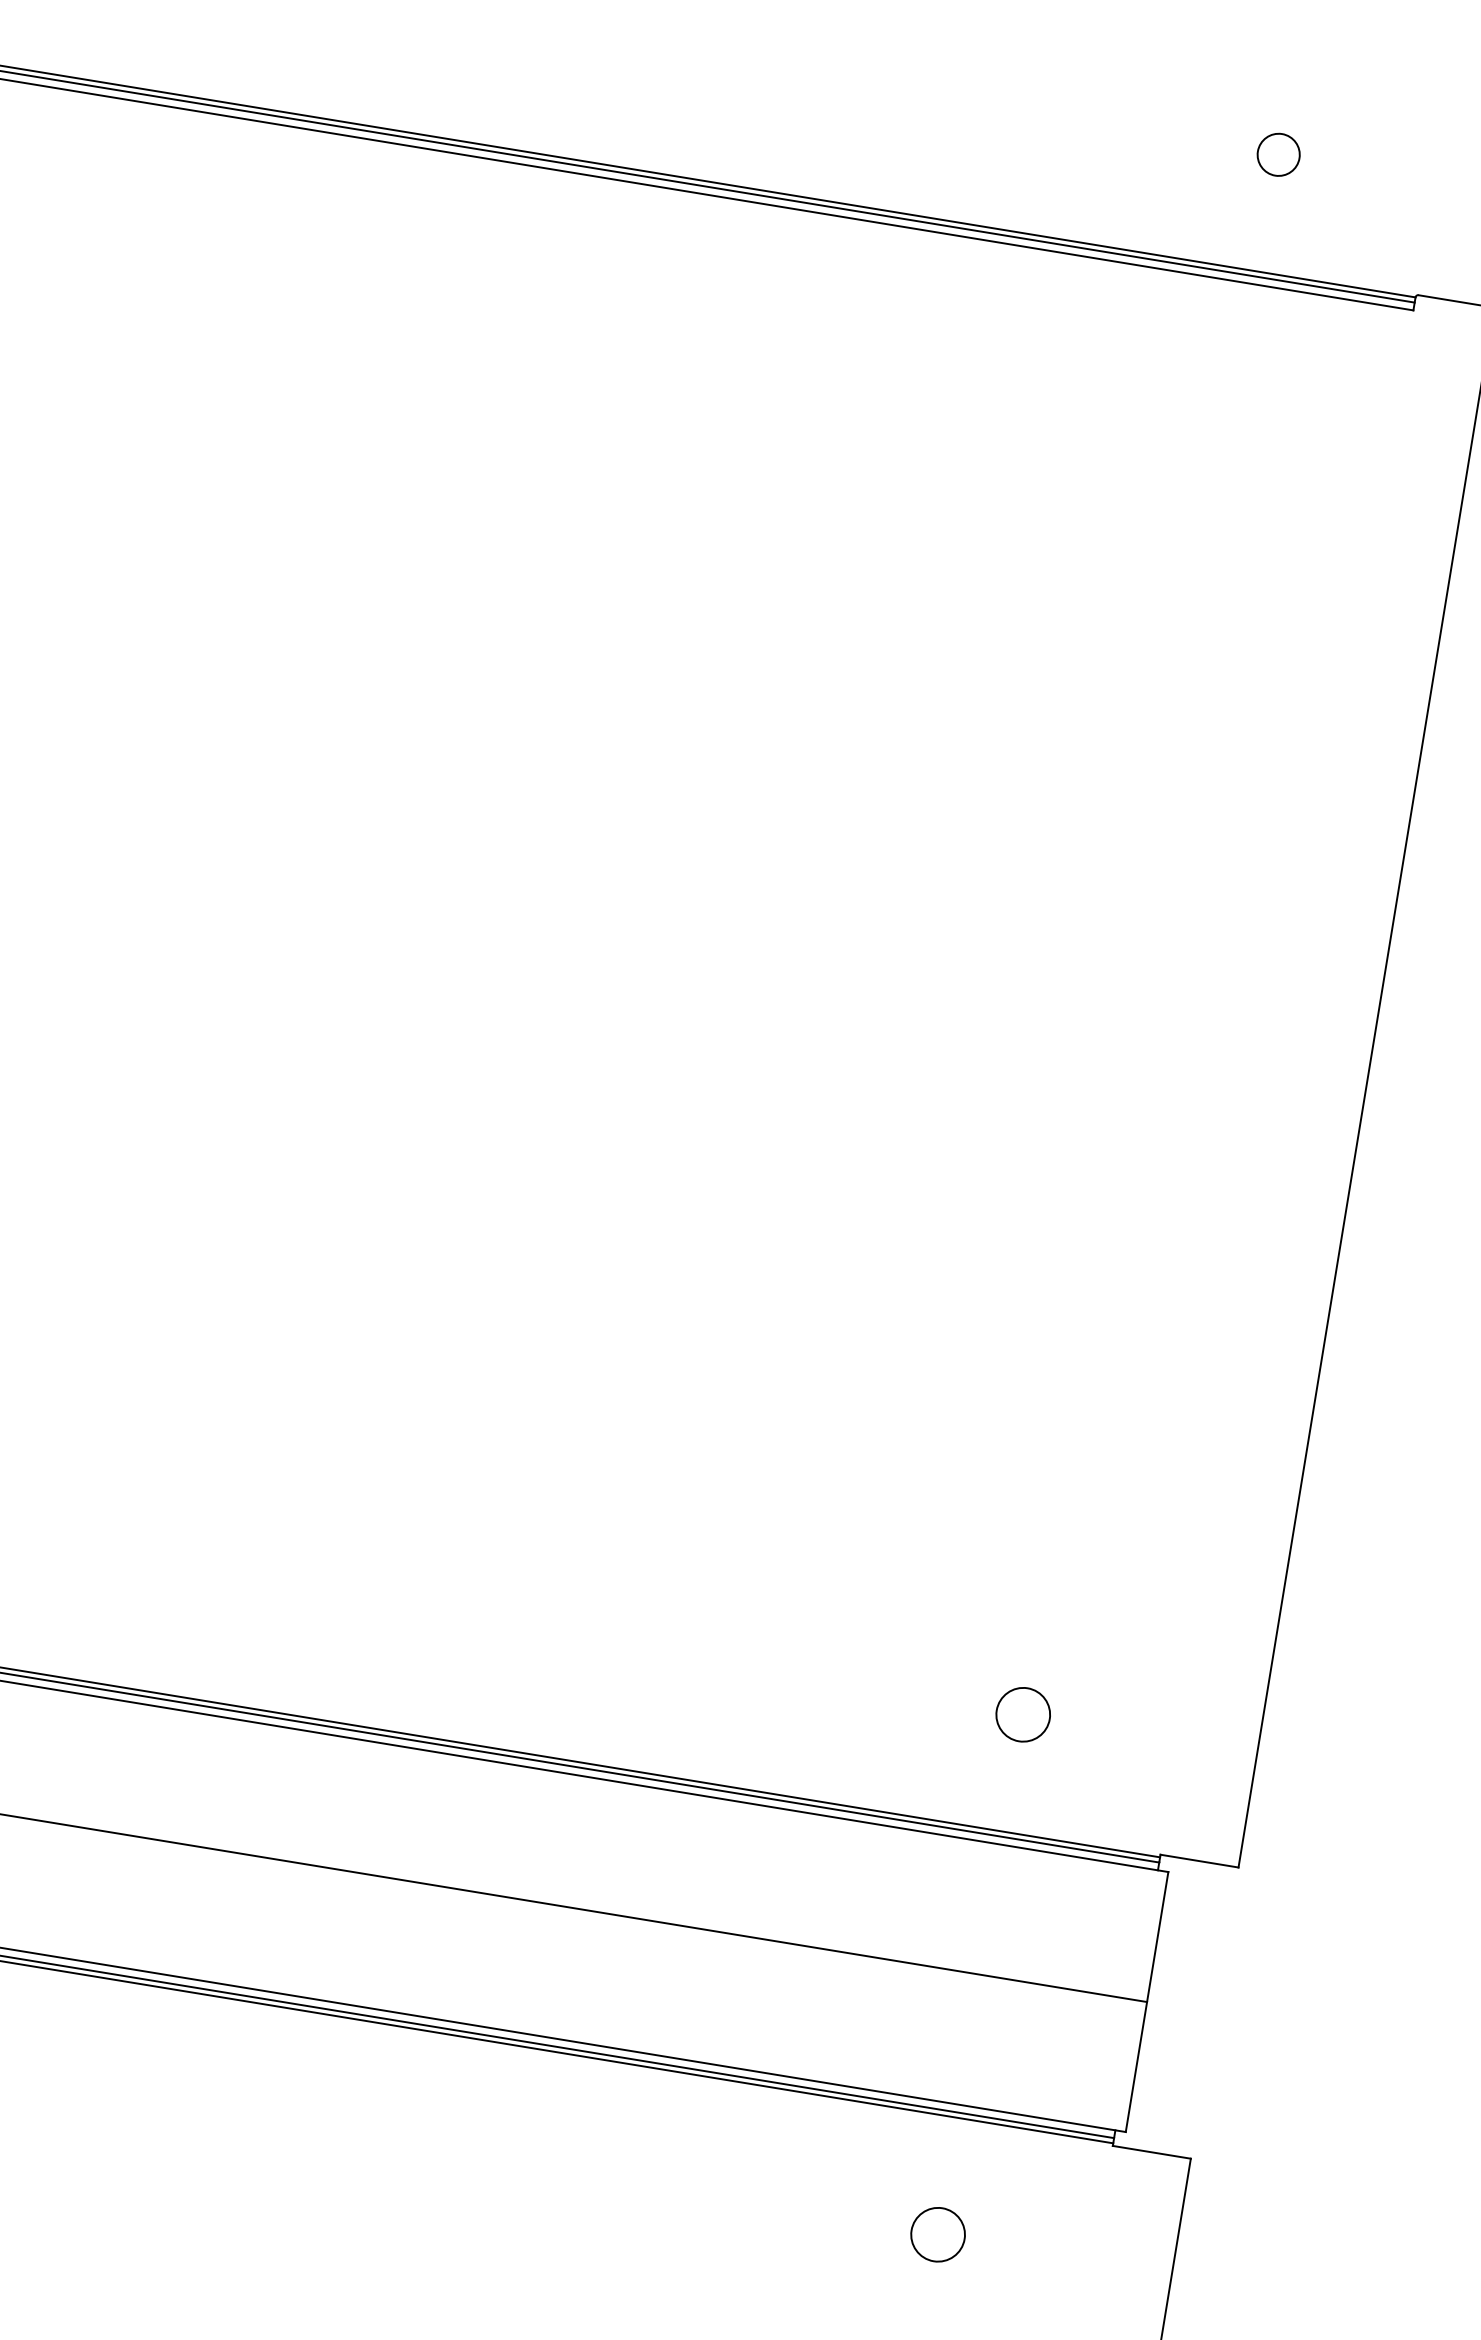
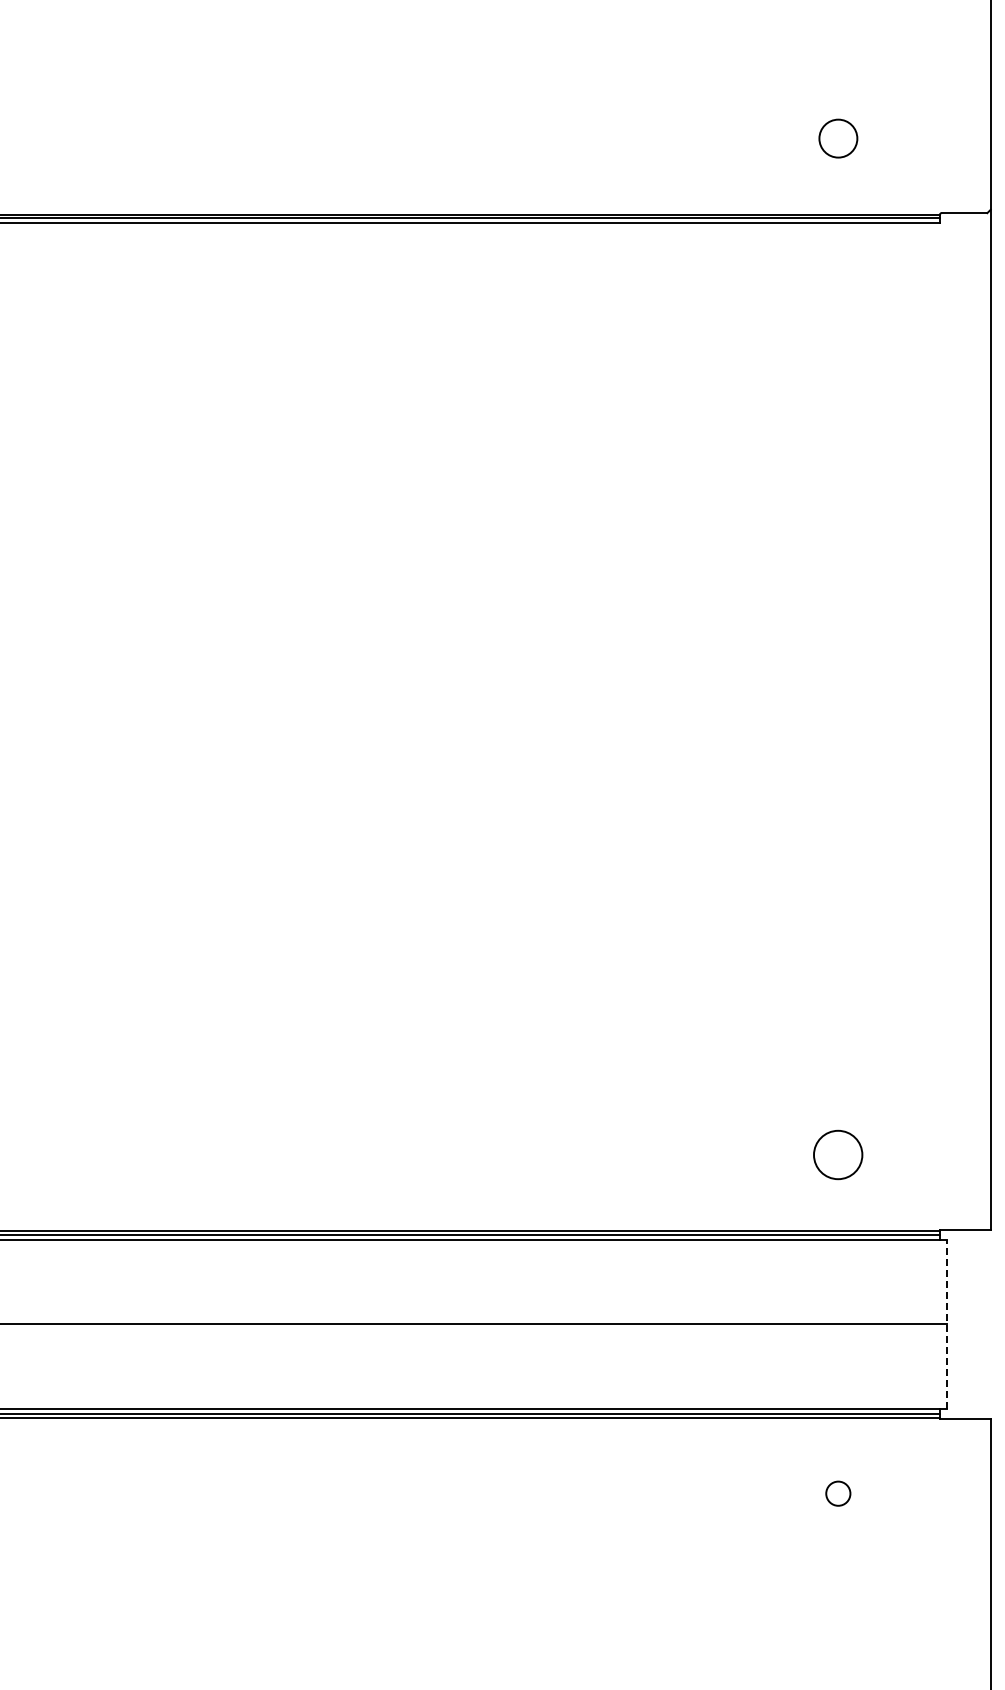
circle: (1277, 154) -> (837, 138), size x1.4
circle: (1023, 1714) -> (838, 1154), size x1.4
line: (1146, 2002) -> (946, 1324), solid -> dashed
circle: (938, 2234) -> (838, 1493), size x0.7

